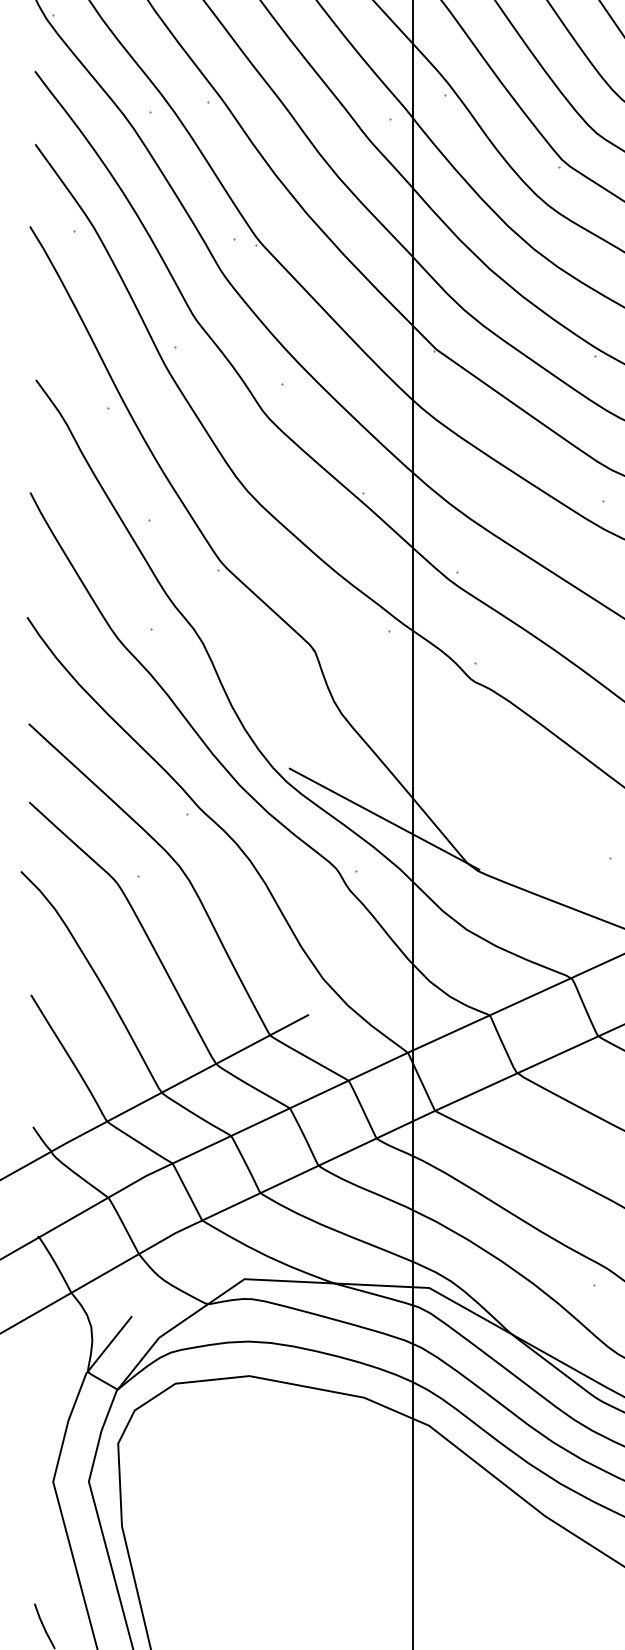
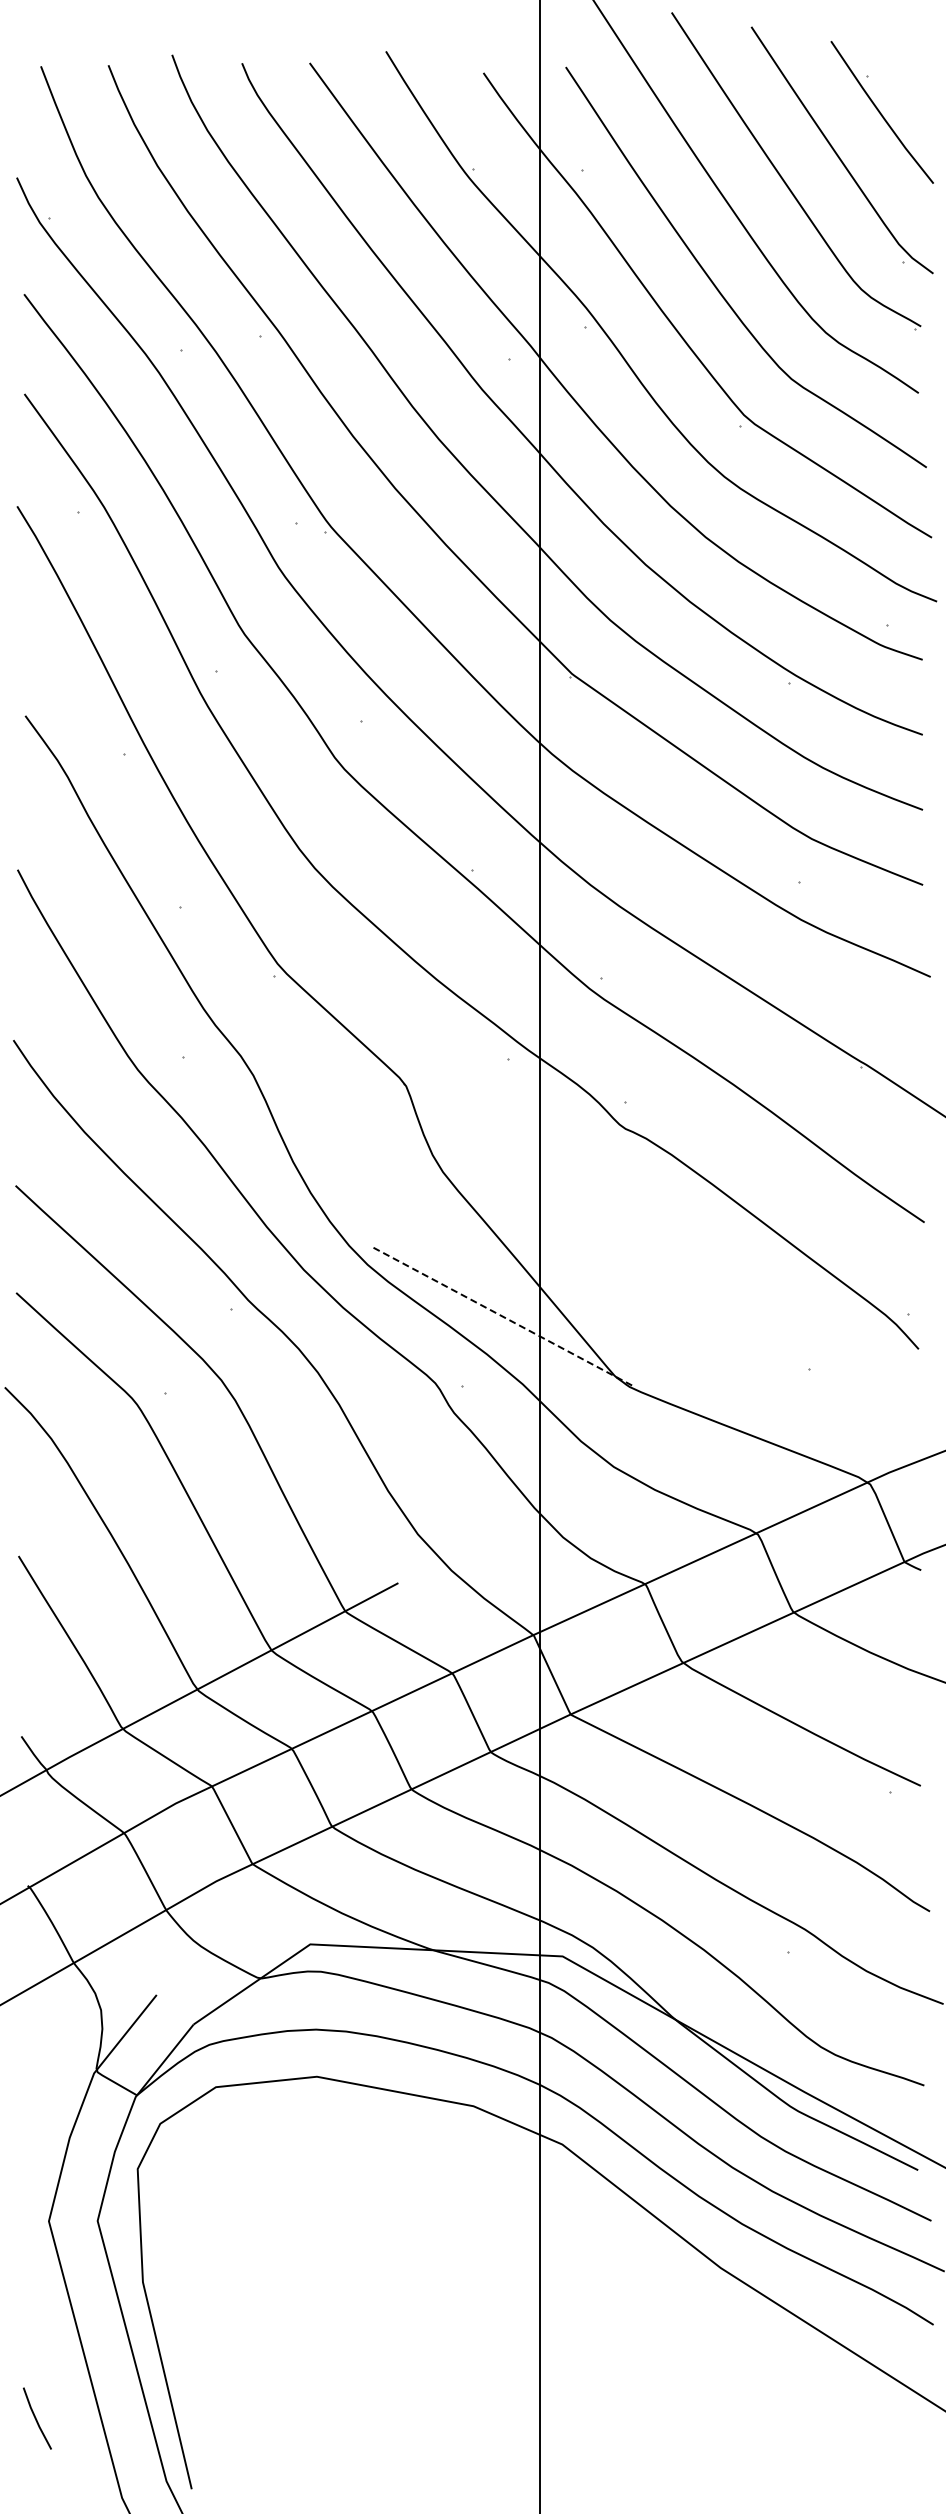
line: (384, 818) -> (501, 1315), solid -> dashed

